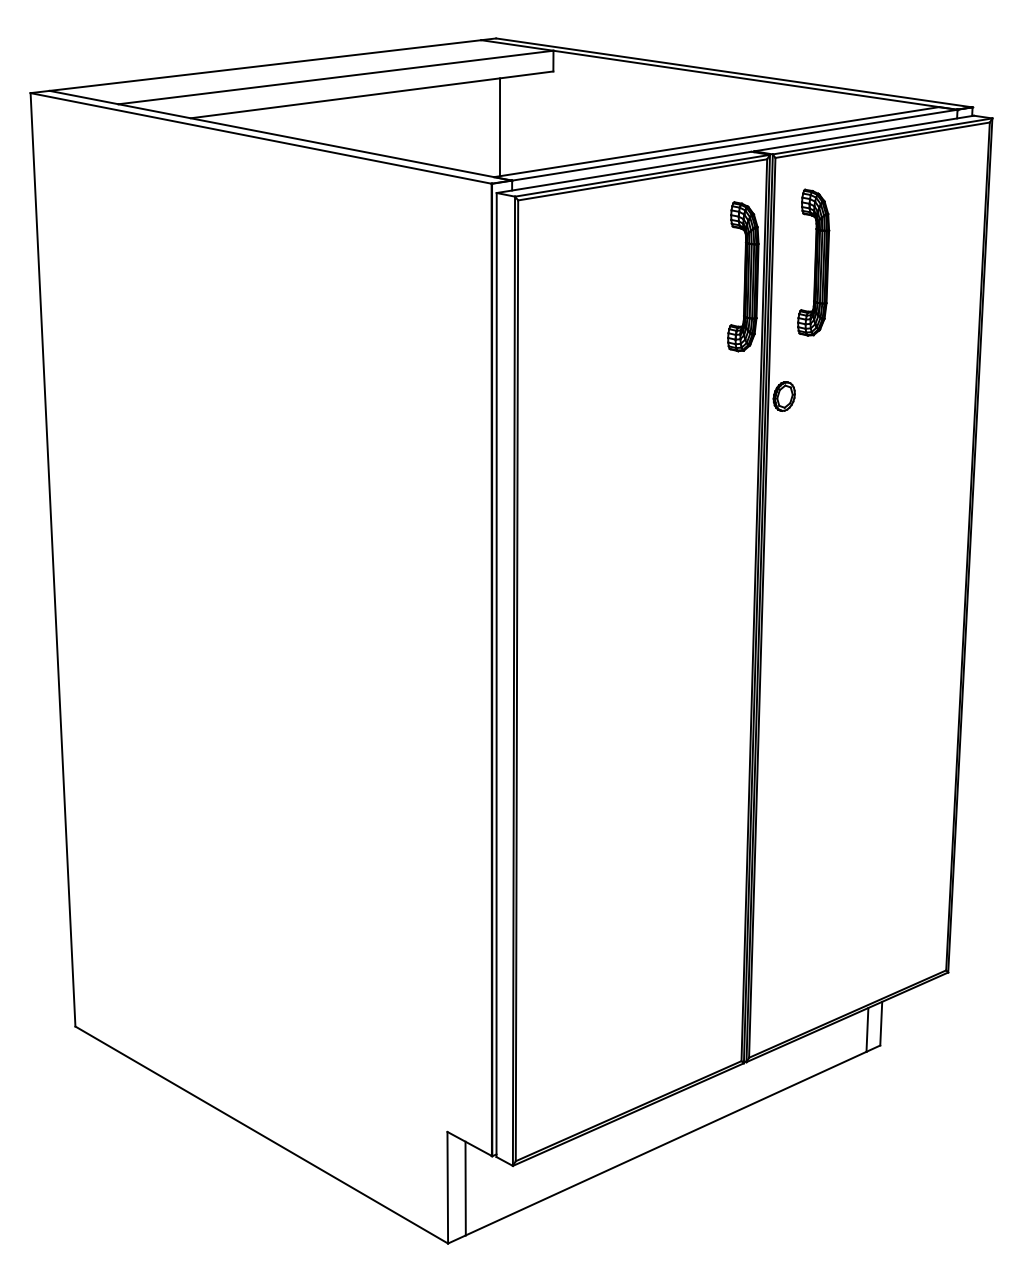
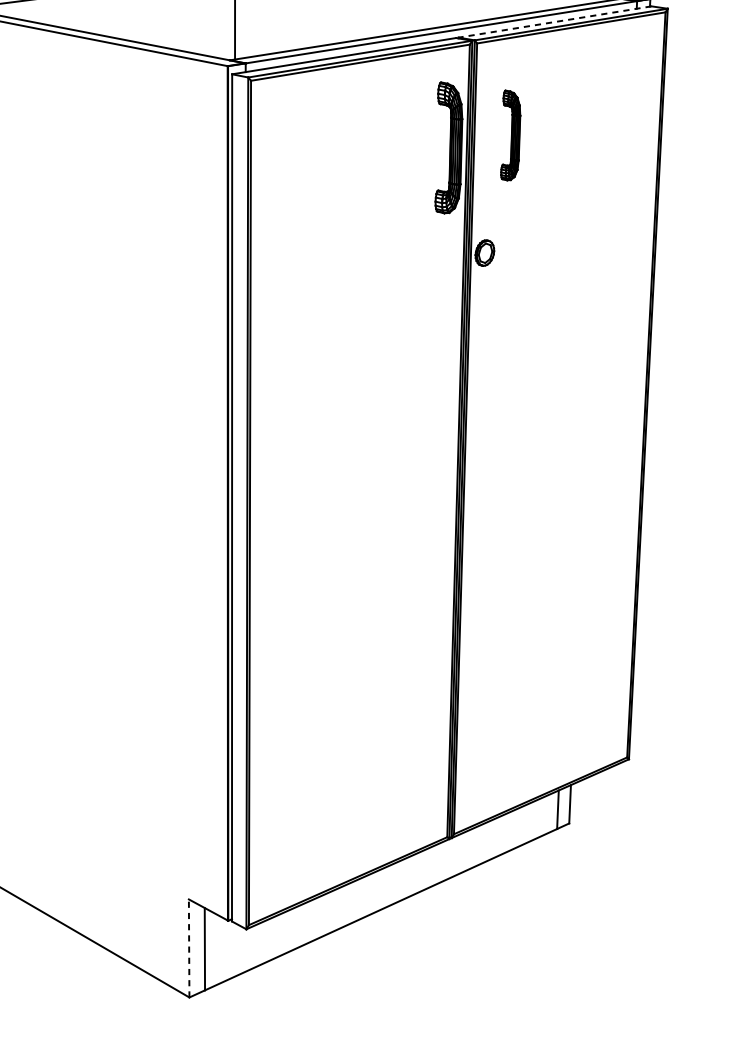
line: (863, 133) -> (554, 21), solid -> dashed
part: (813, 262) -> (510, 135), size x0.7
line: (447, 1187) -> (188, 948), solid -> dashed

